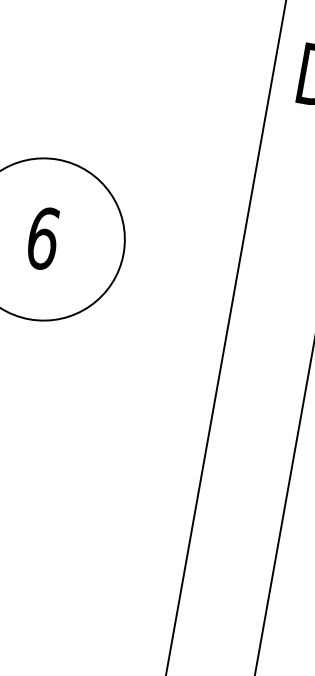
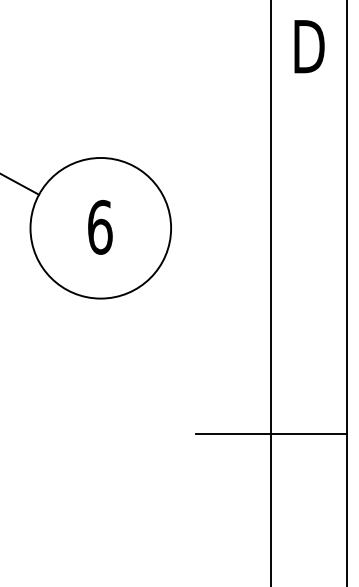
line: (195, 508) -> (271, 434), added

